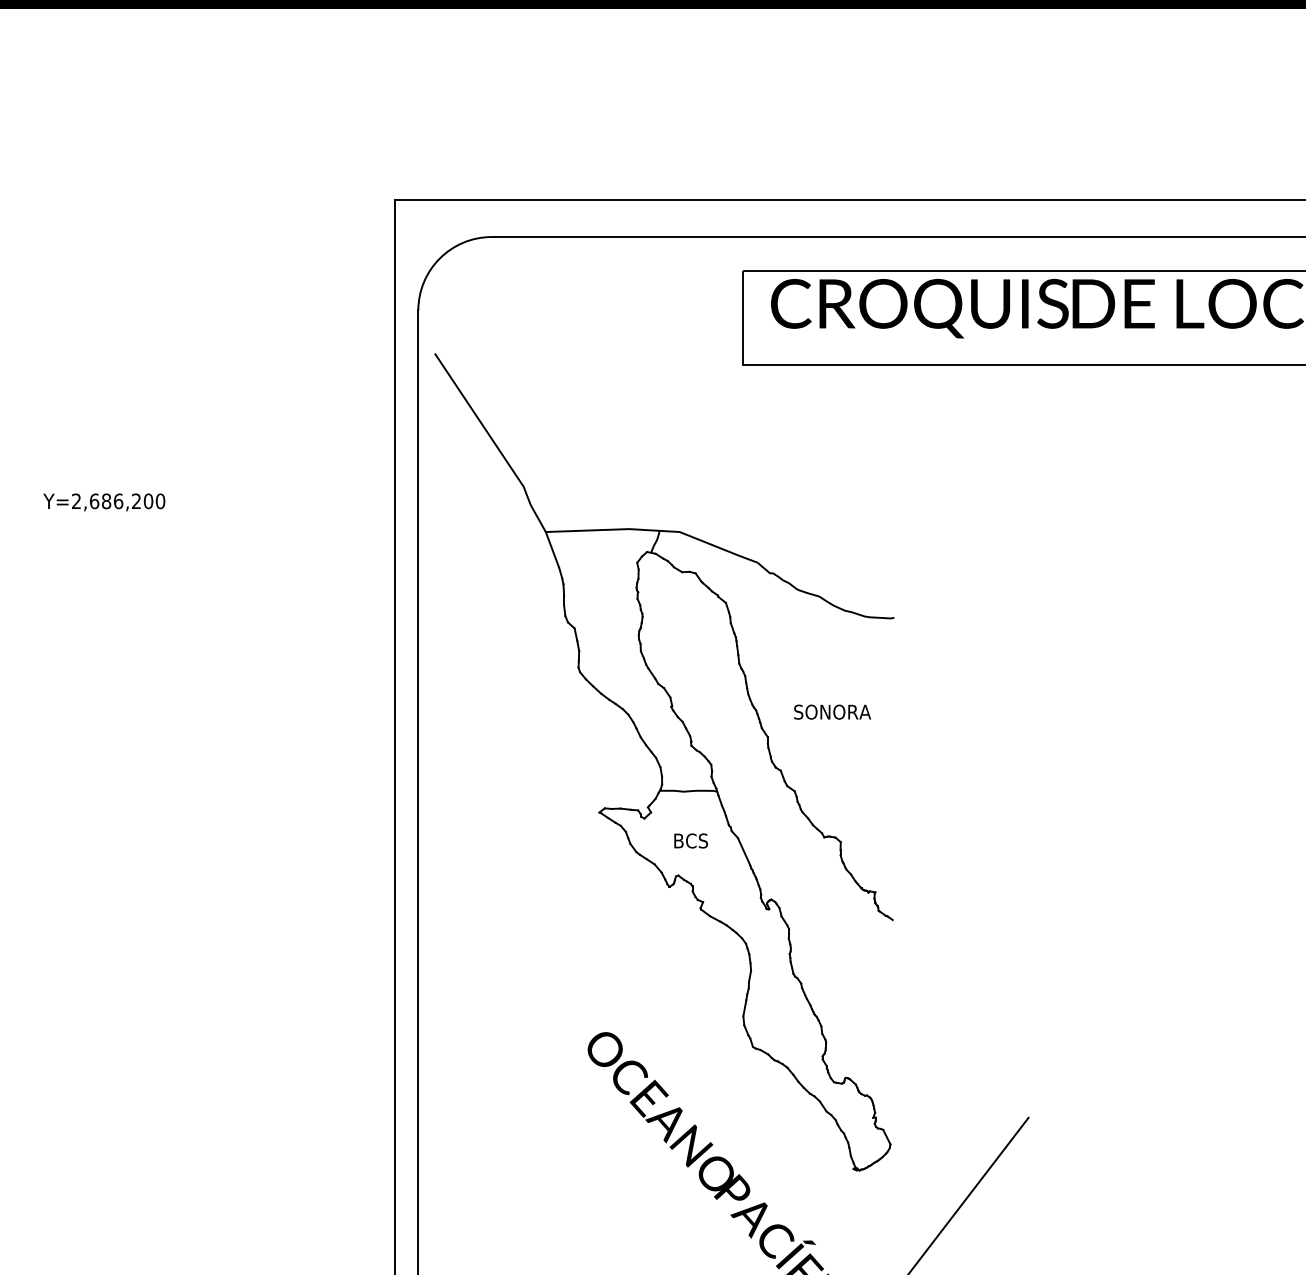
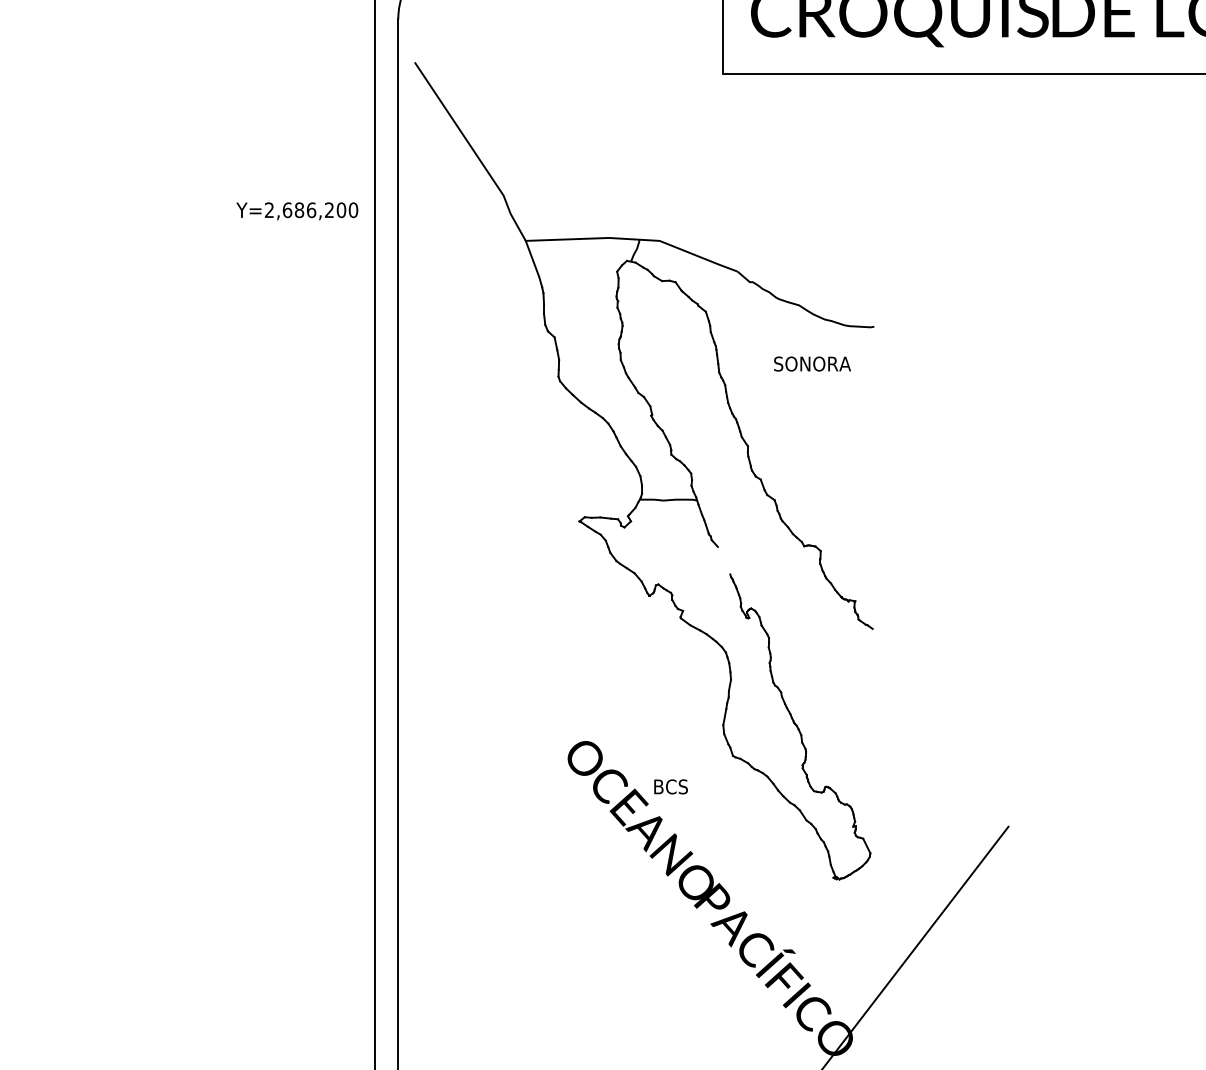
text: (104, 502) -> (297, 211), moved
text: (832, 711) -> (812, 363), moved
text: (690, 840) -> (670, 786), moved
line: (743, 851) -> (723, 560), removed

